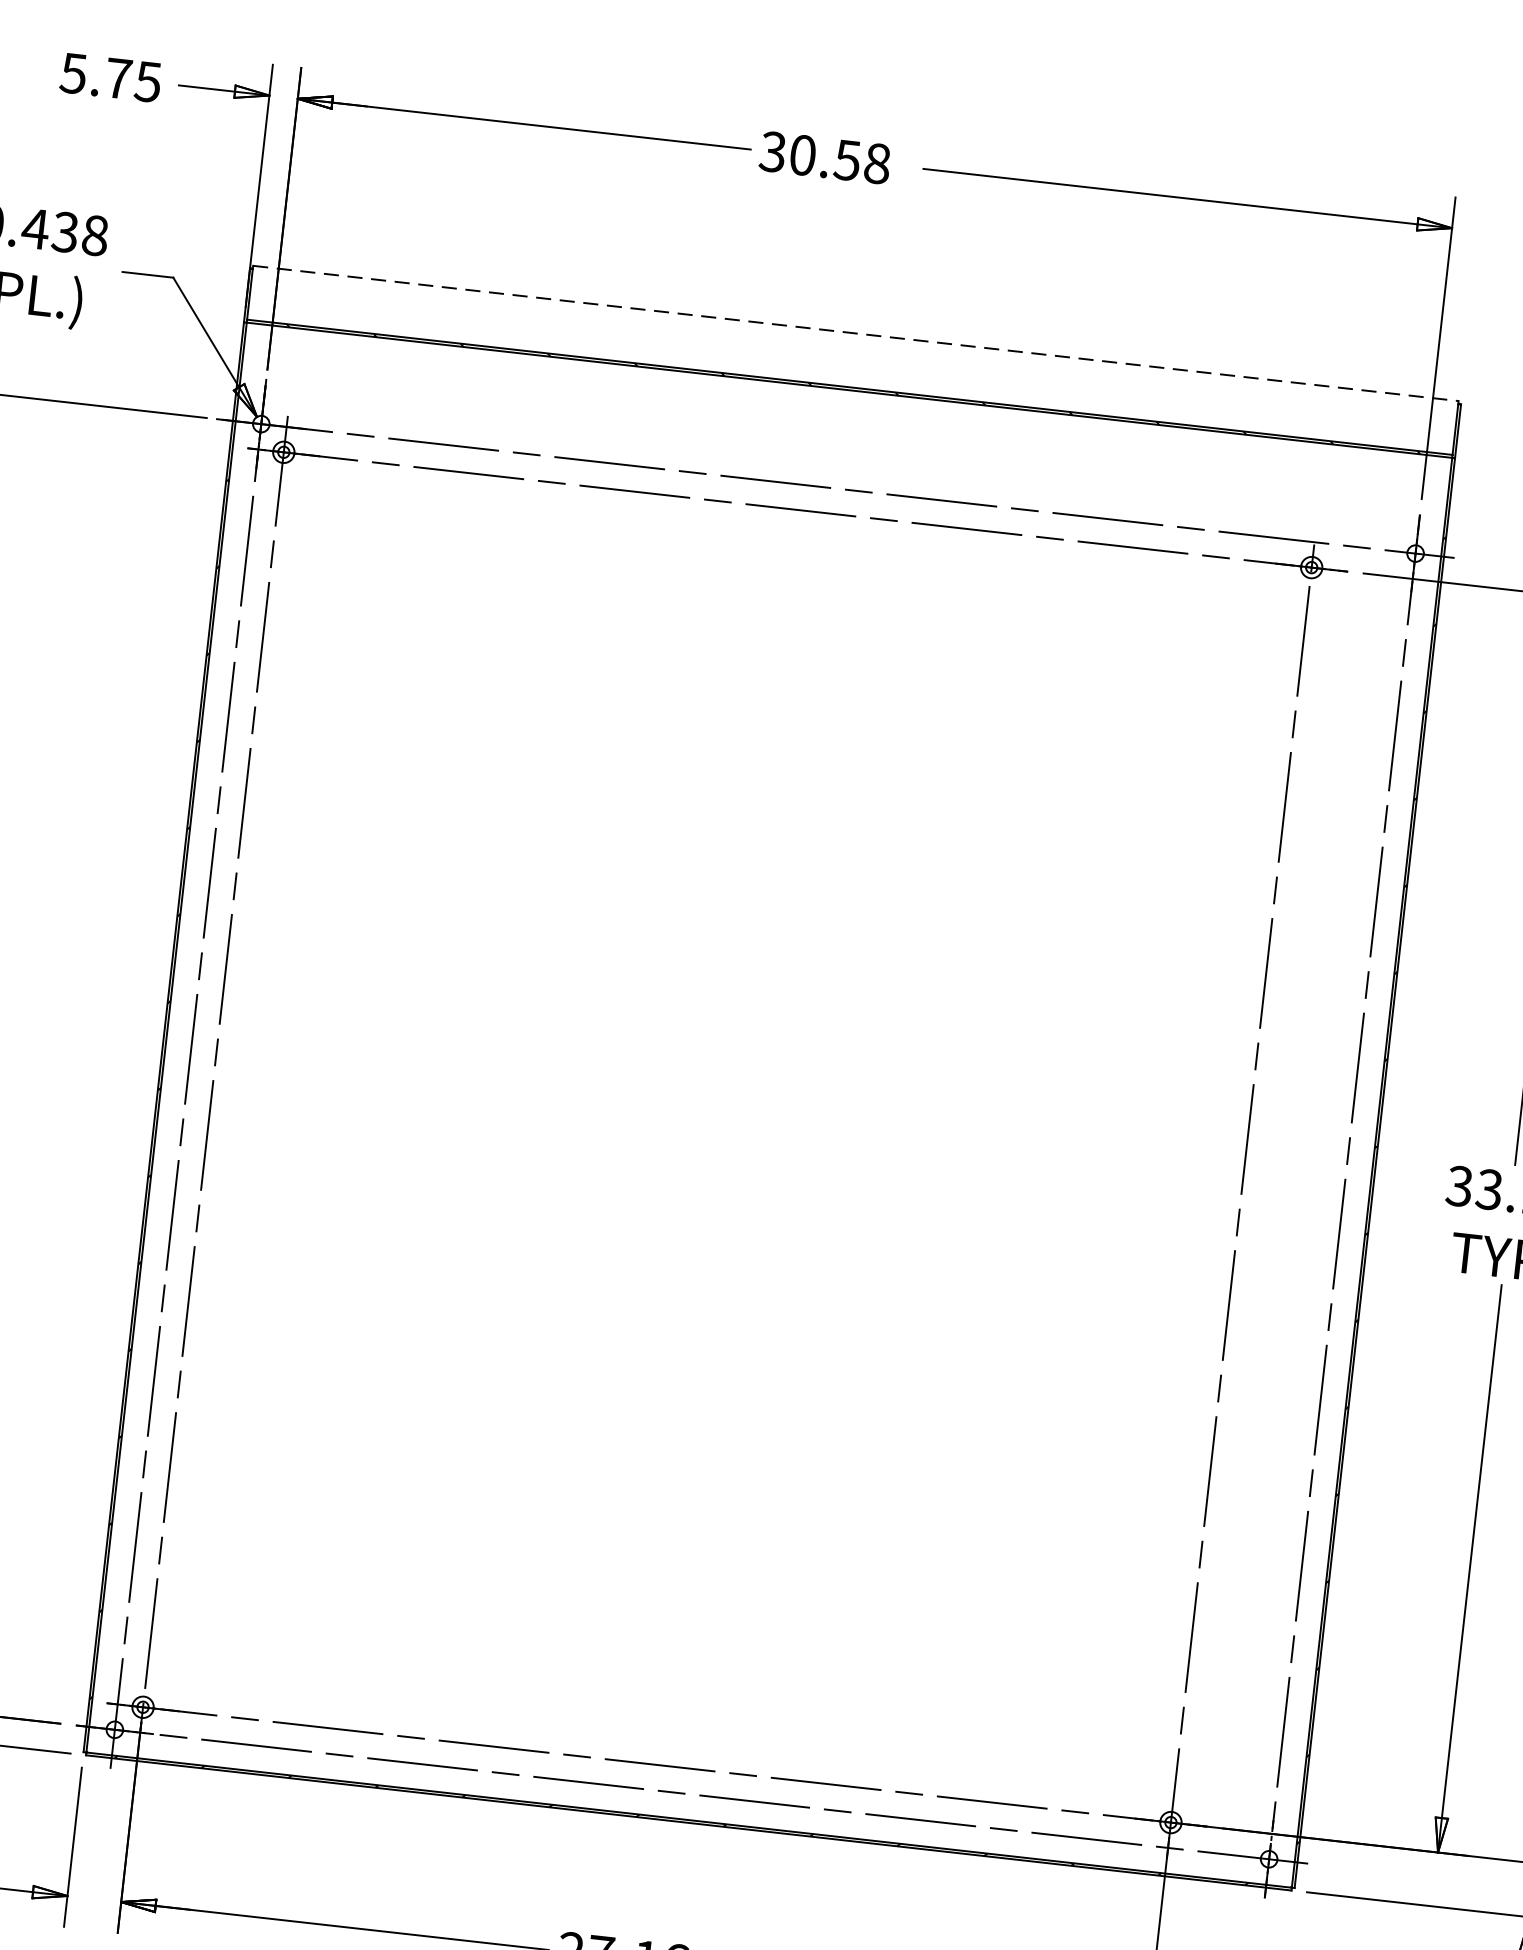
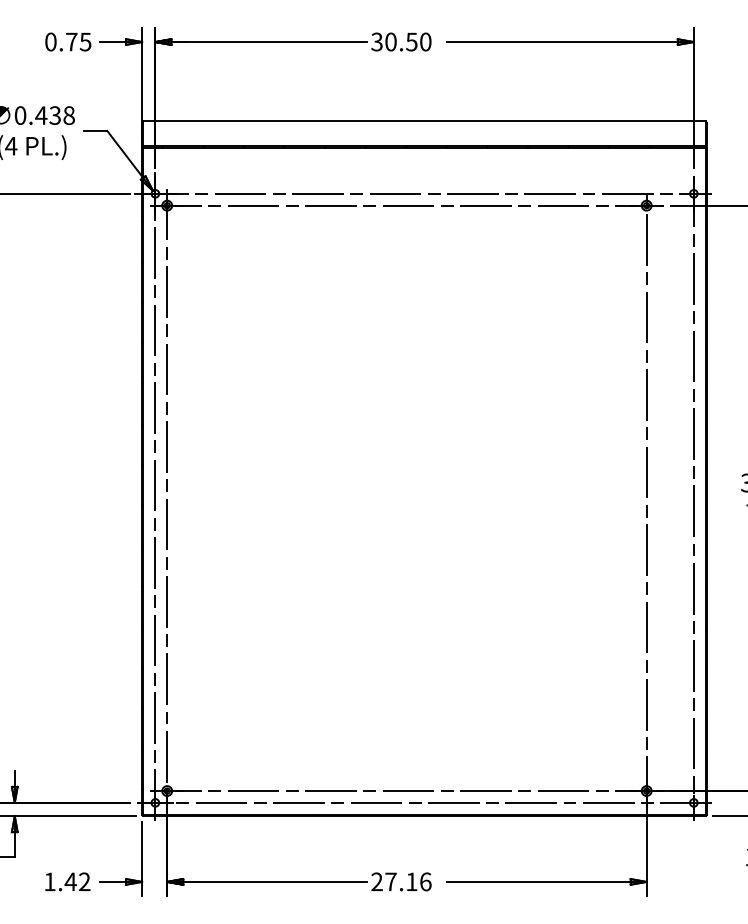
text: (73, 72) -> (50, 41), 5.75 -> 0.75
text: (876, 164) -> (425, 42), 30.58 -> 30.50
line: (857, 333) -> (425, 121), dashed -> solid

